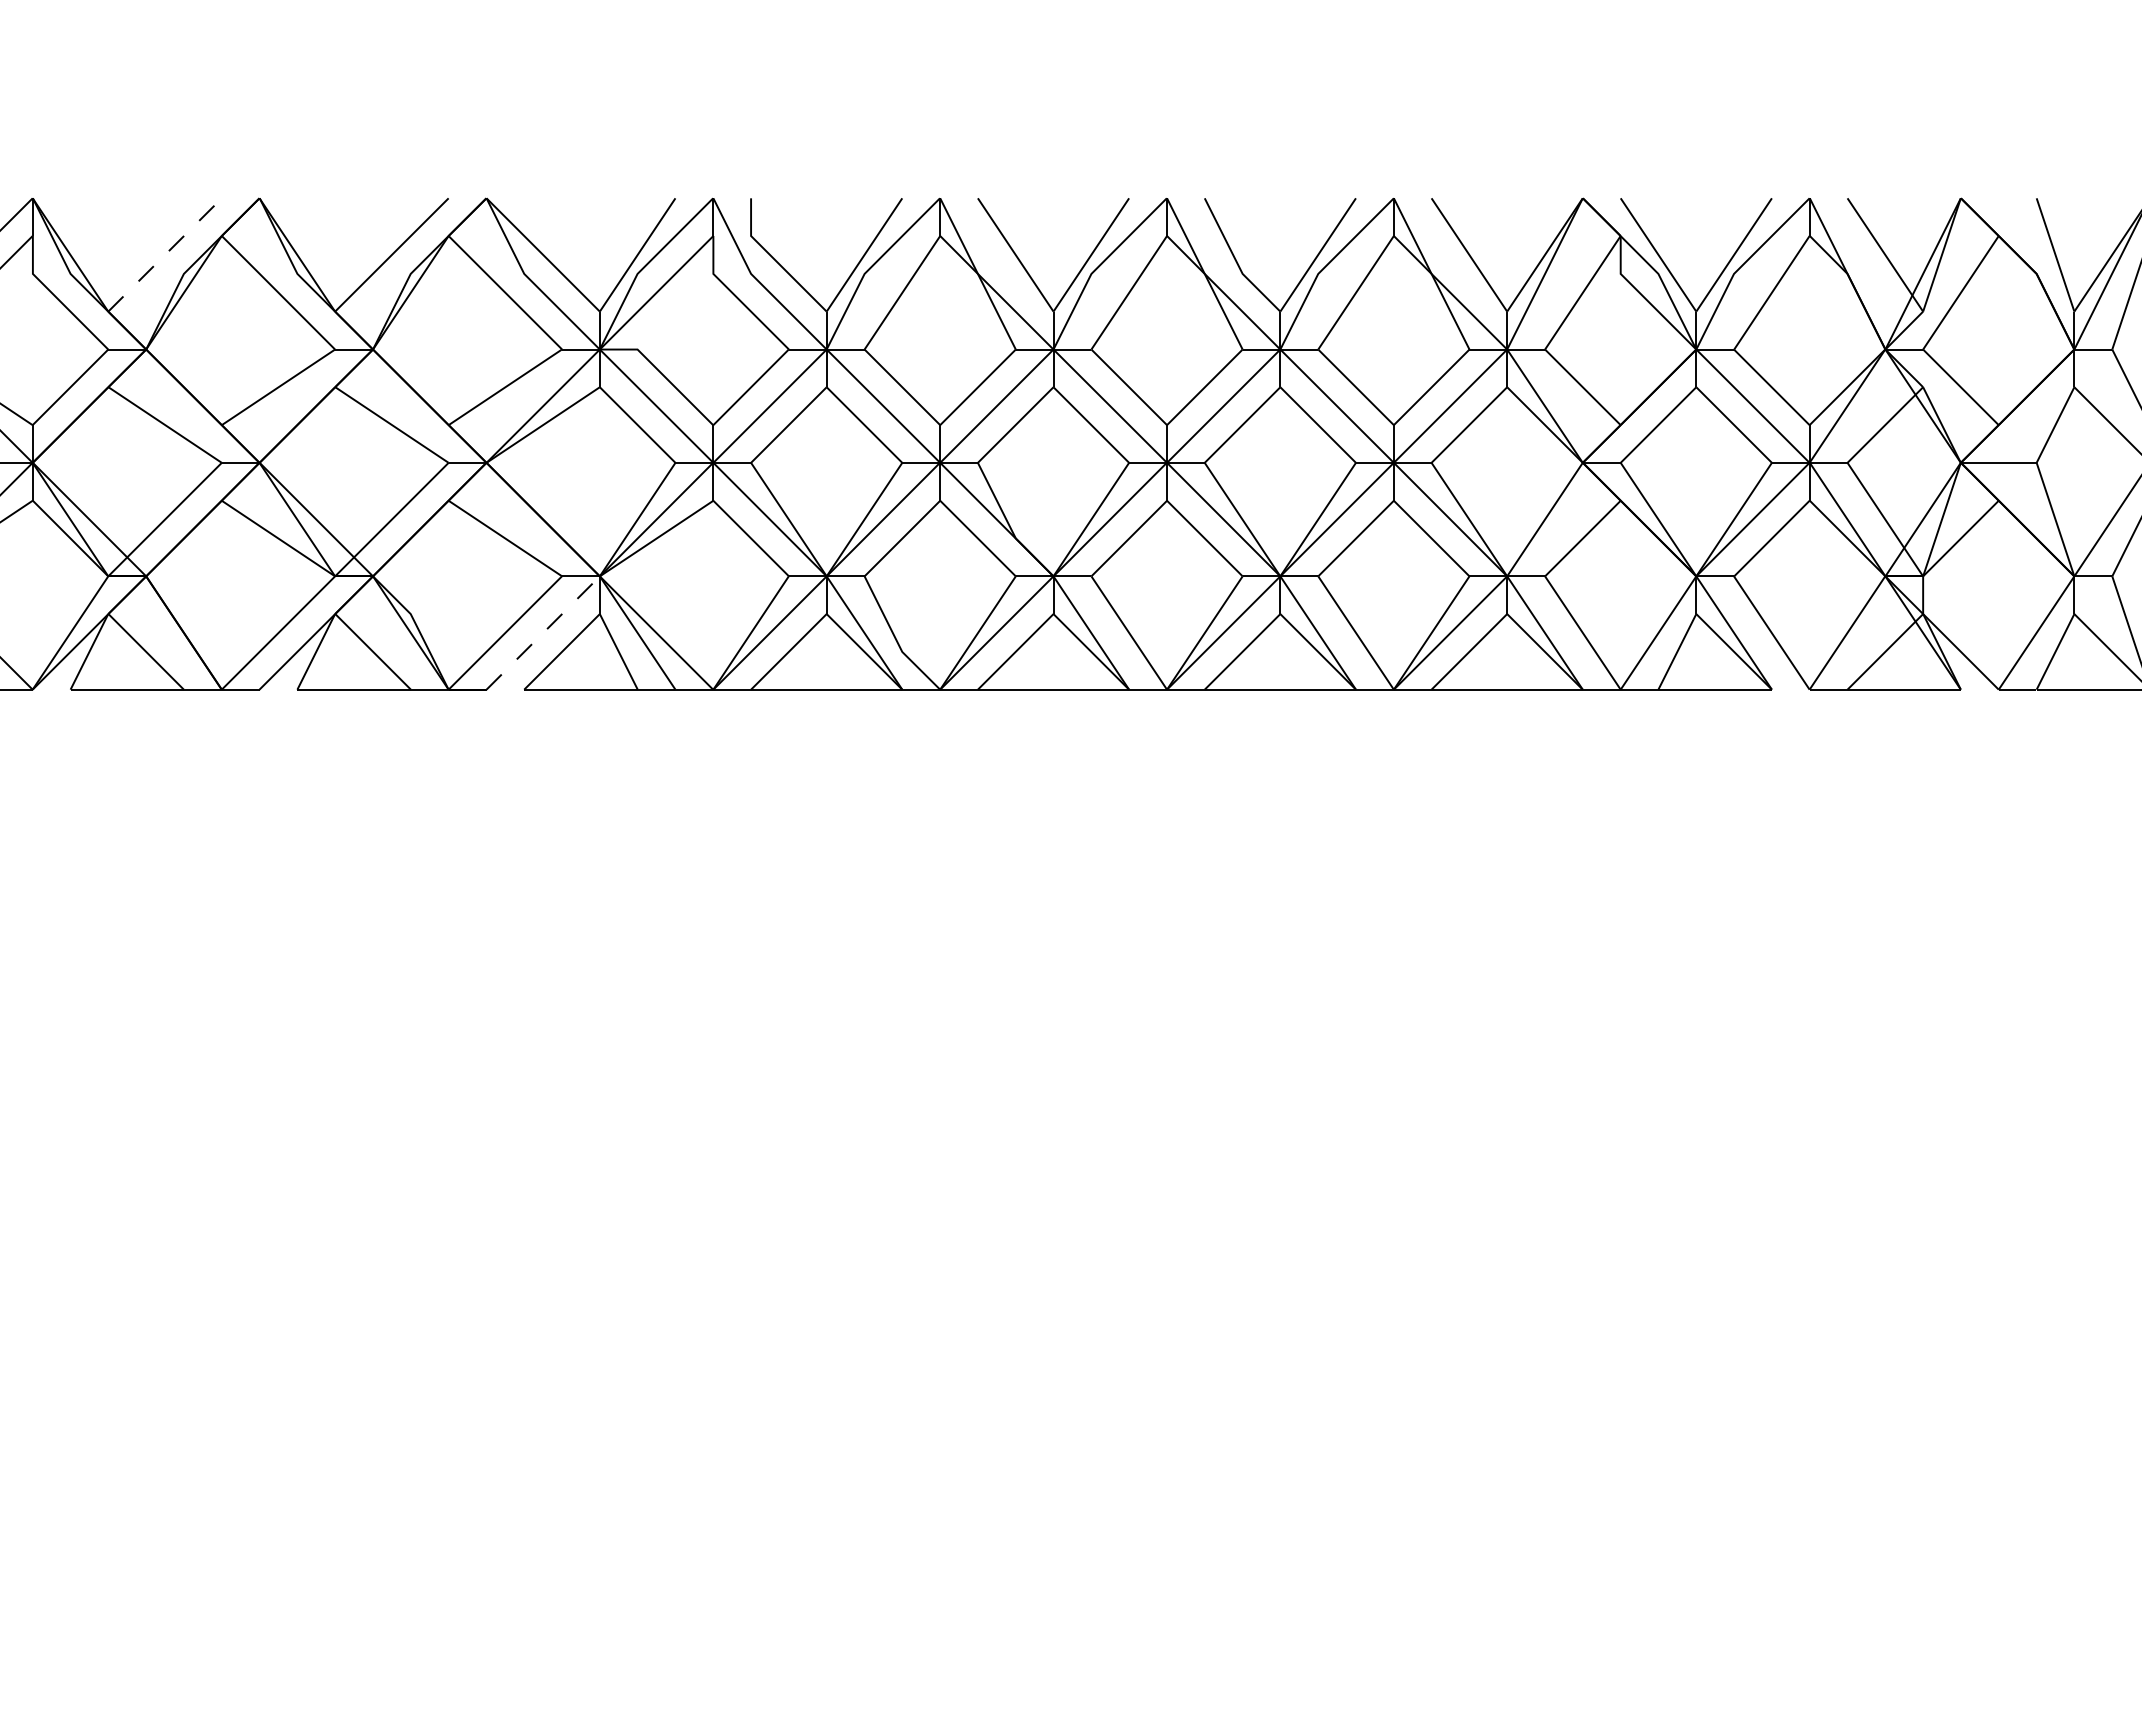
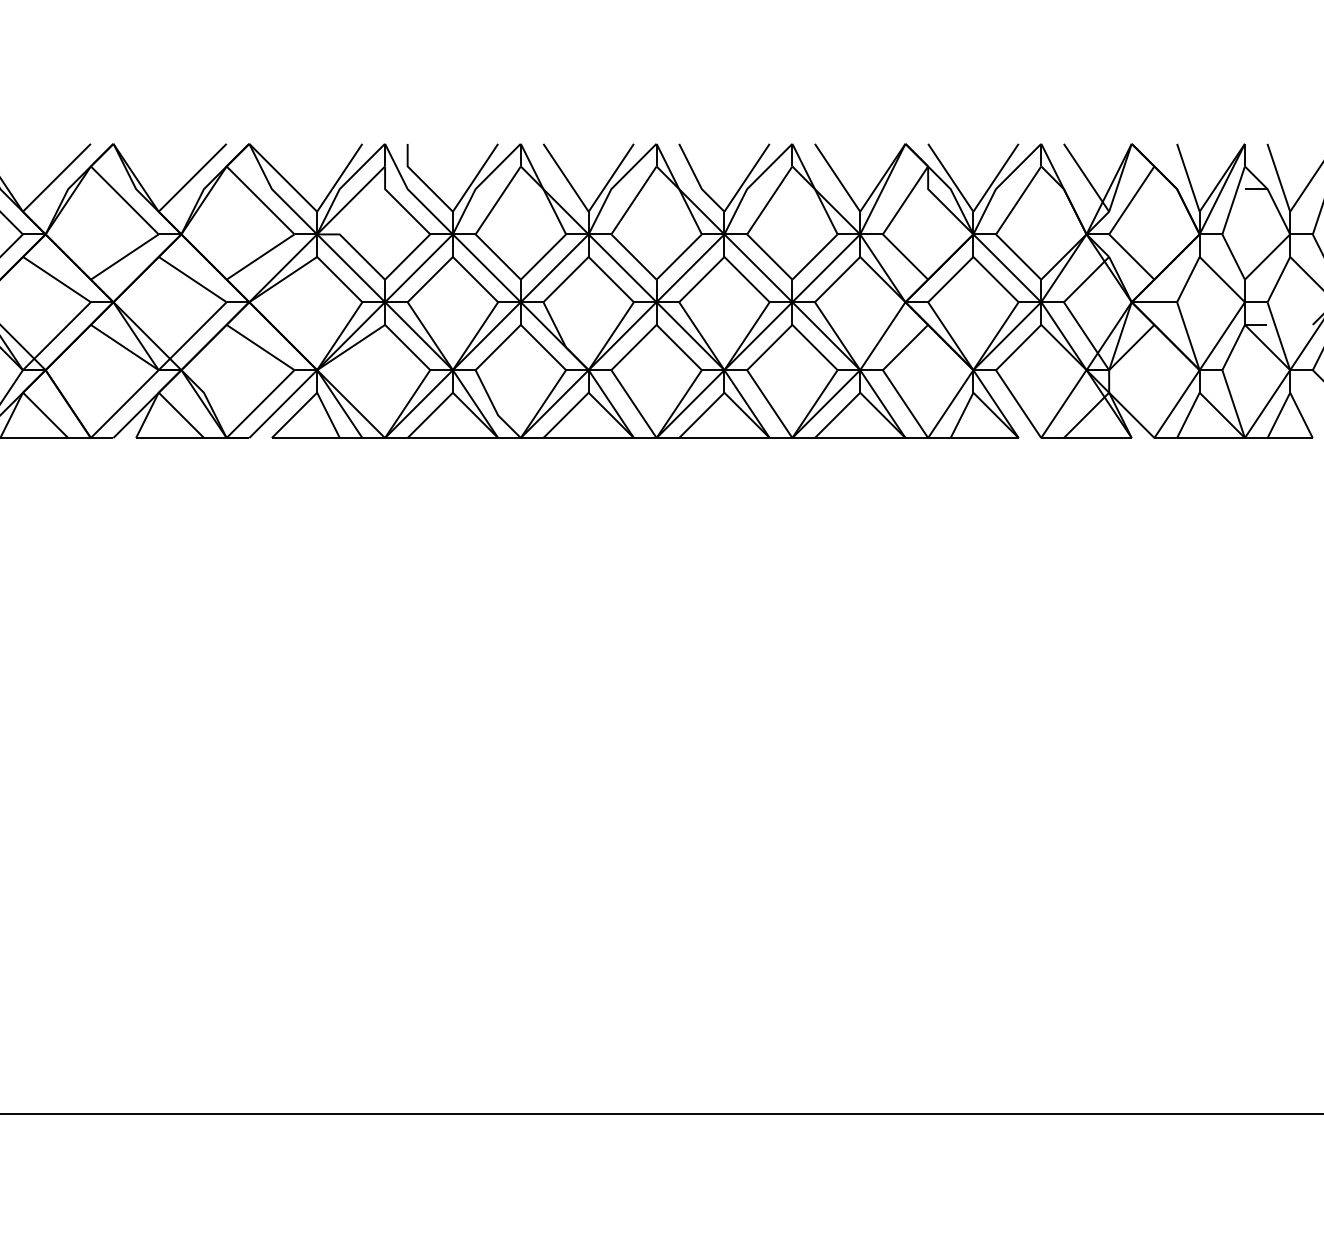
line: (164, 254) -> (56, 177), dashed -> solid
line: (543, 633) -> (283, 404), dashed -> solid

